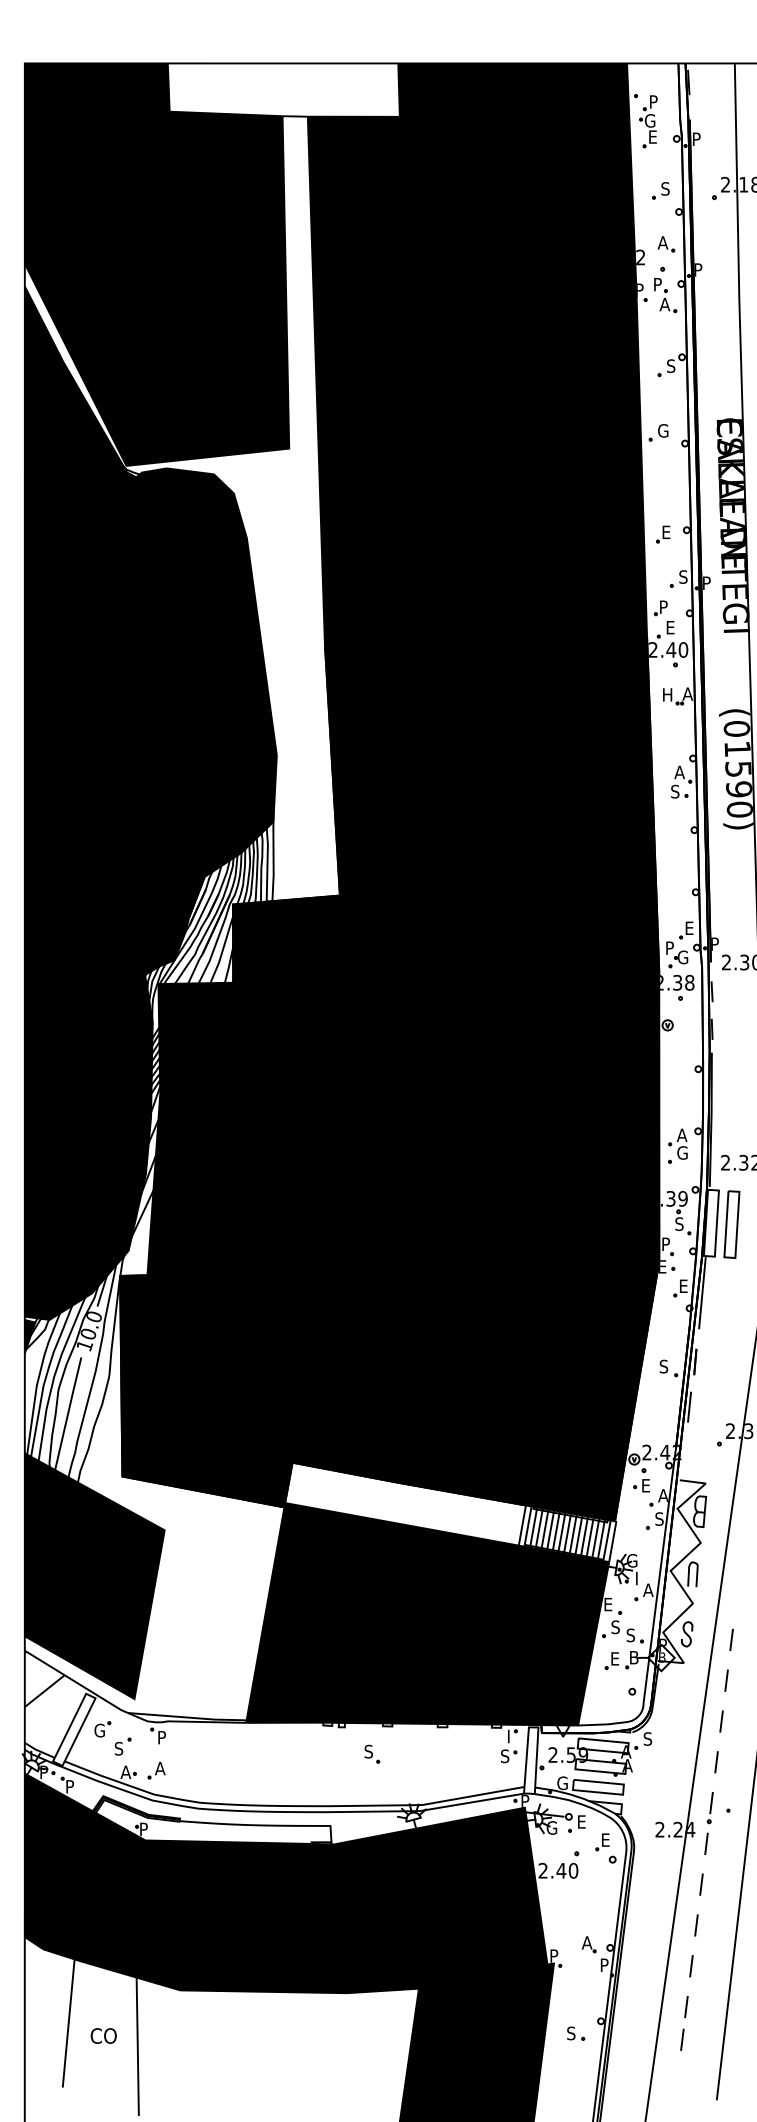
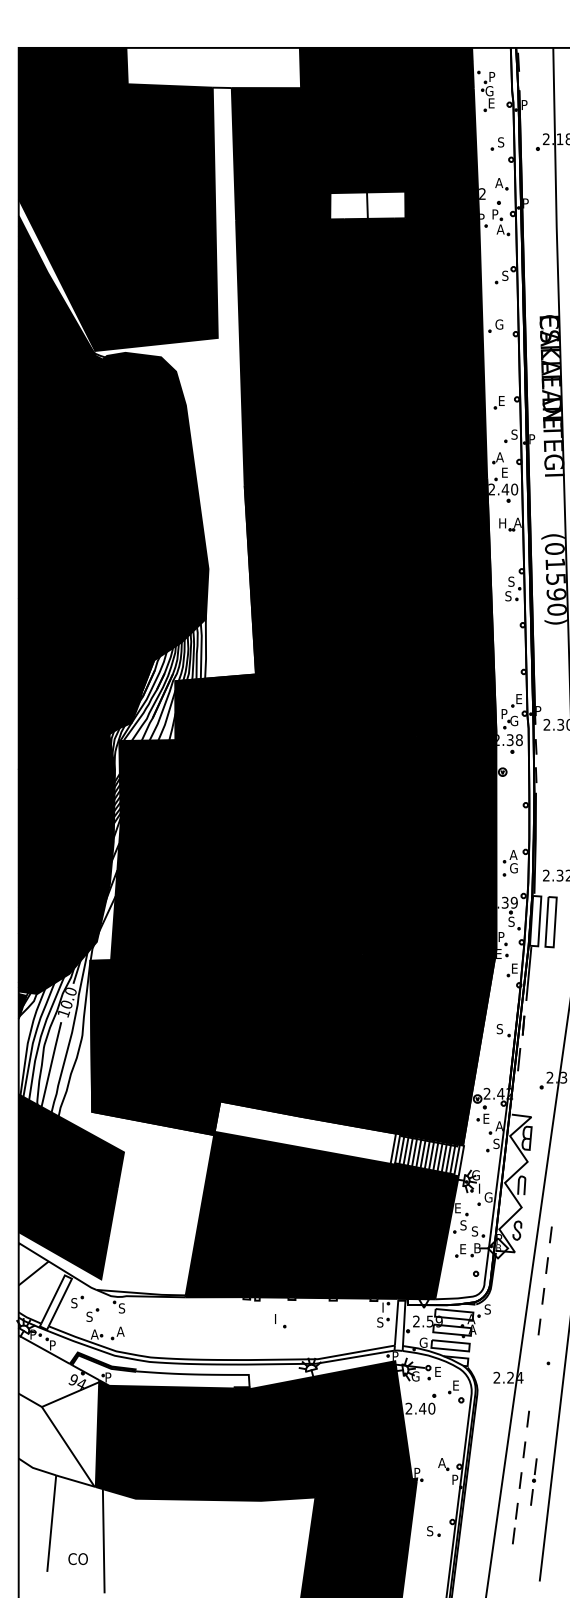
fill: (488, 272) -> (367, 205), removed
text: (663, 607) -> (499, 457), P -> A
text: (679, 772) -> (511, 581), A -> S
text: (648, 1590) -> (488, 1197), A -> G
text: (98, 1731) -> (74, 1303), G -> S
text: (161, 1737) -> (121, 1308), P -> S
text: (368, 1750) -> (277, 1318), S -> I
part: (708, 1822) -> (533, 1481), moved
fill: (77, 1874) -> (58, 1411), removed
text: (102, 2035) -> (77, 1558), moved

